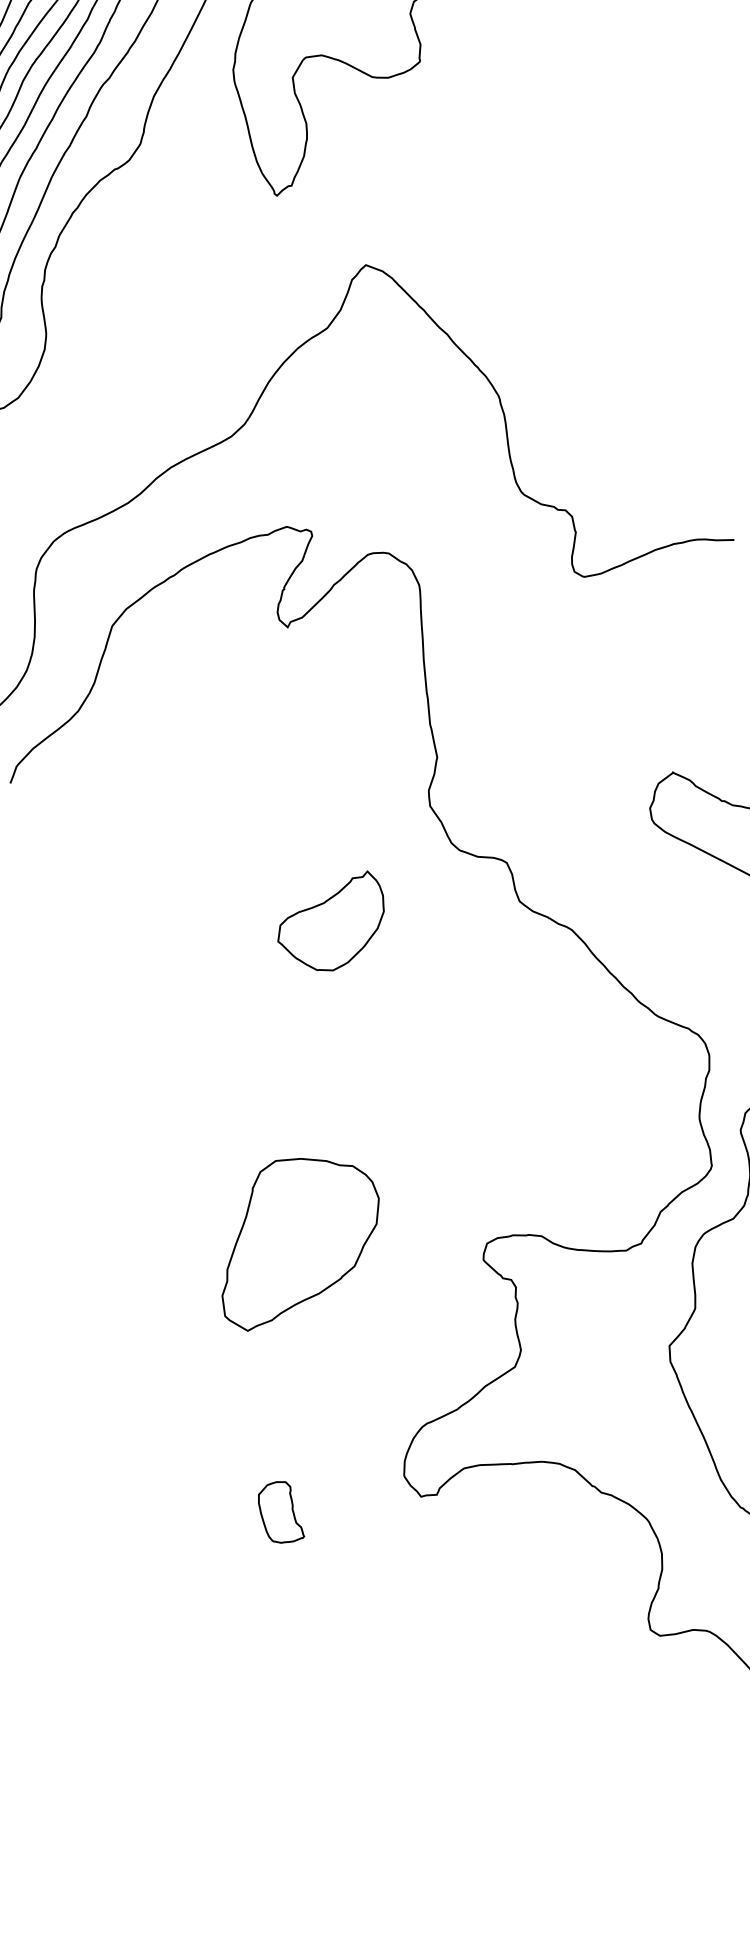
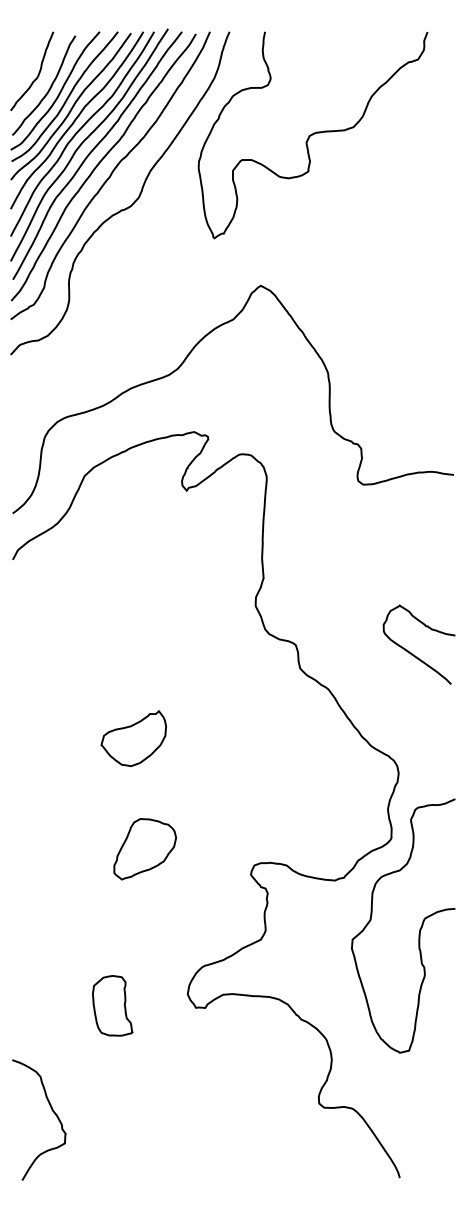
part: (330, 923) -> (133, 738), moved
part: (298, 1241) -> (144, 849), size x0.62
part: (279, 1511) -> (112, 1005), size x1.67
curve: (201, 1702) -> (51, 1110), added

